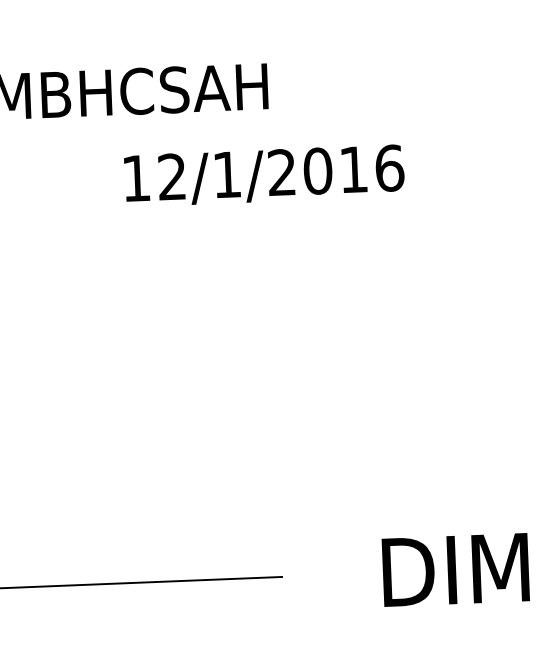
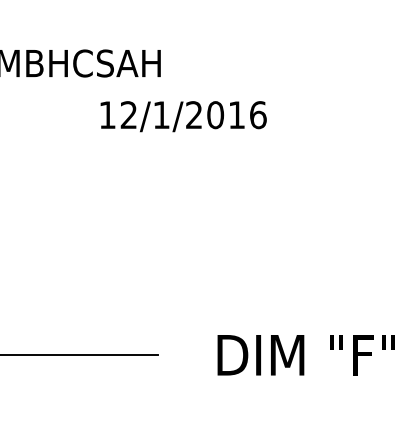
text: (264, 175) -> (183, 116), moved

